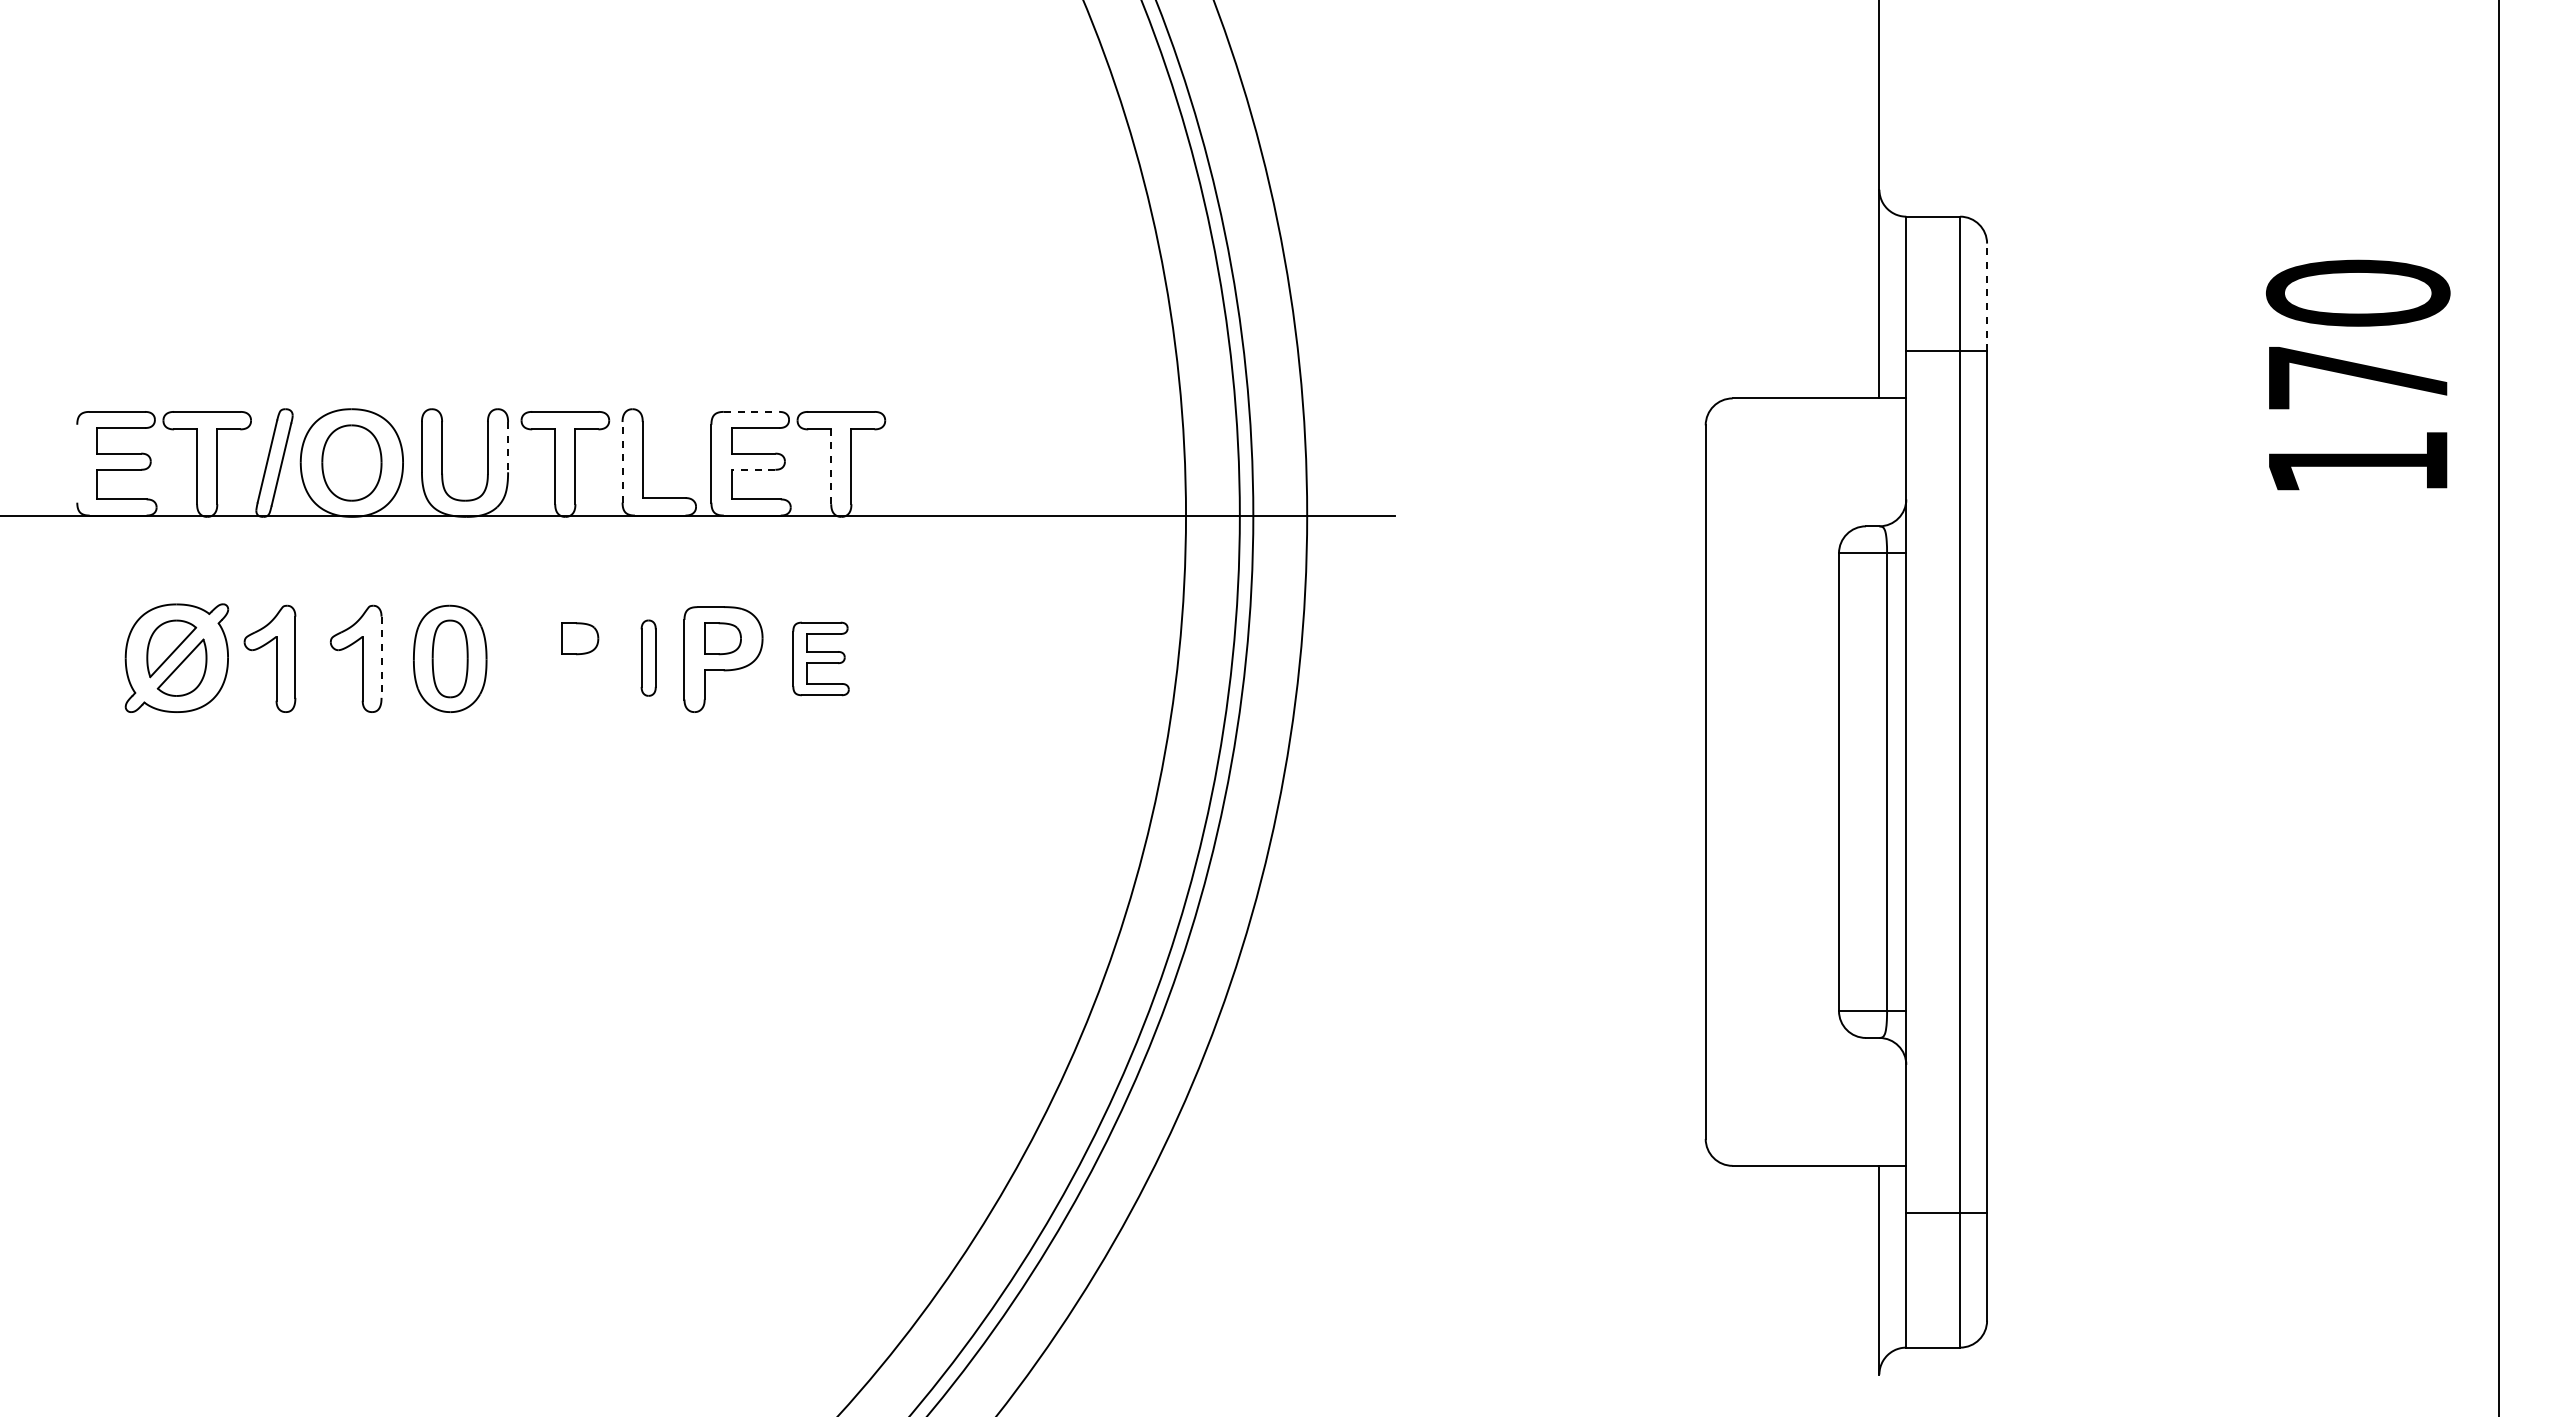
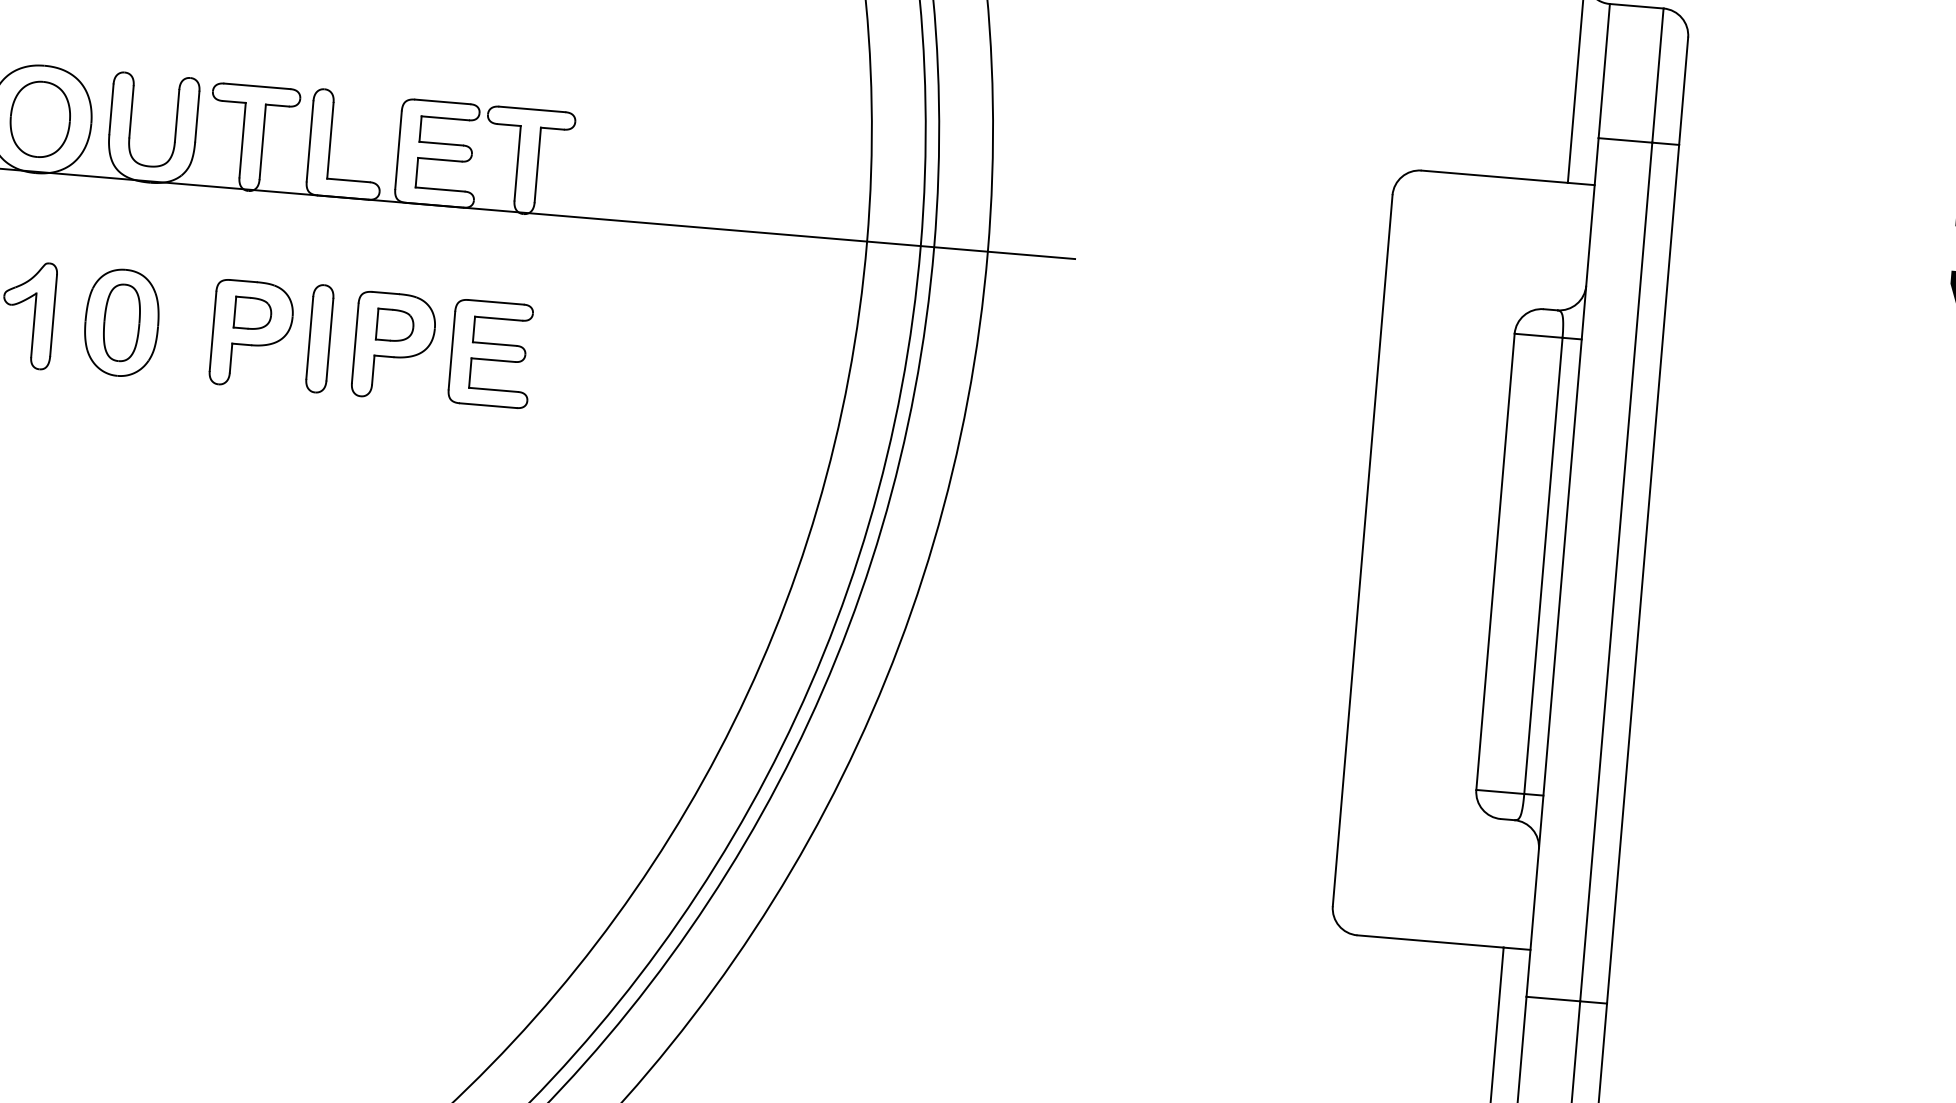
line: (1987, 297) -> (1684, 91), dashed -> solid
line: (751, 411) -> (442, 101), dashed -> solid
line: (508, 447) -> (197, 117), dashed -> solid
line: (622, 461) -> (310, 140), dashed -> solid
line: (831, 466) -> (517, 163), dashed -> solid
line: (753, 469) -> (439, 159), dashed -> solid
line: (381, 657) -> (53, 315), dashed -> solid
part: (648, 657) -> (319, 338), size x1.43
part: (820, 658) -> (490, 353), size x1.43
part: (580, 659) -> (251, 334), added

